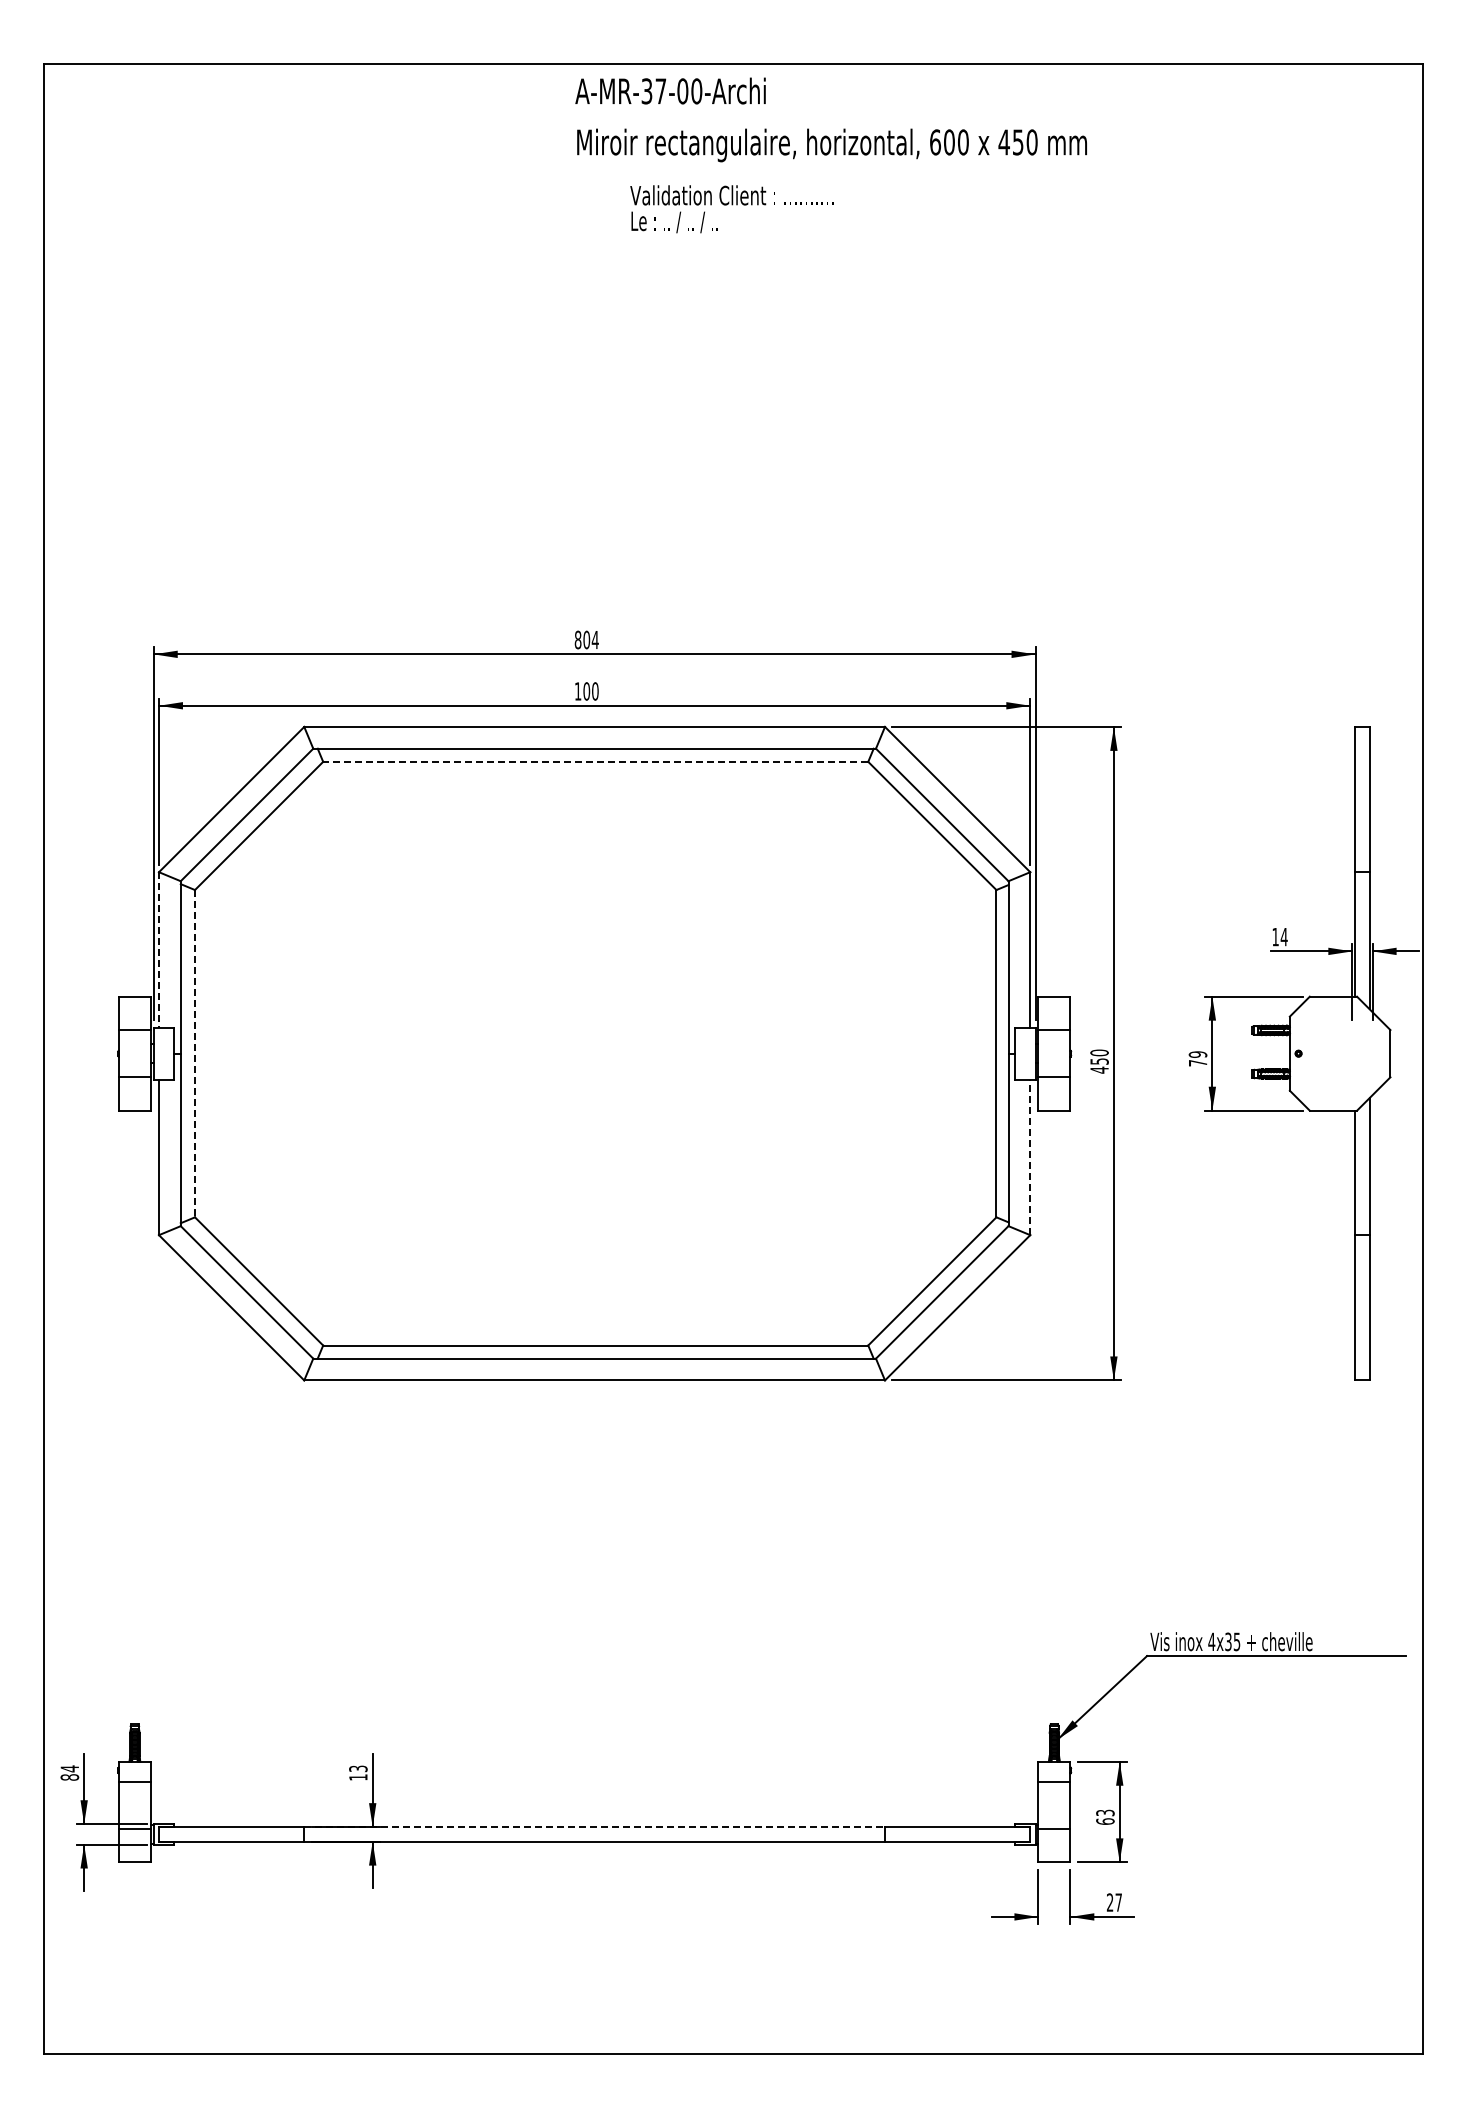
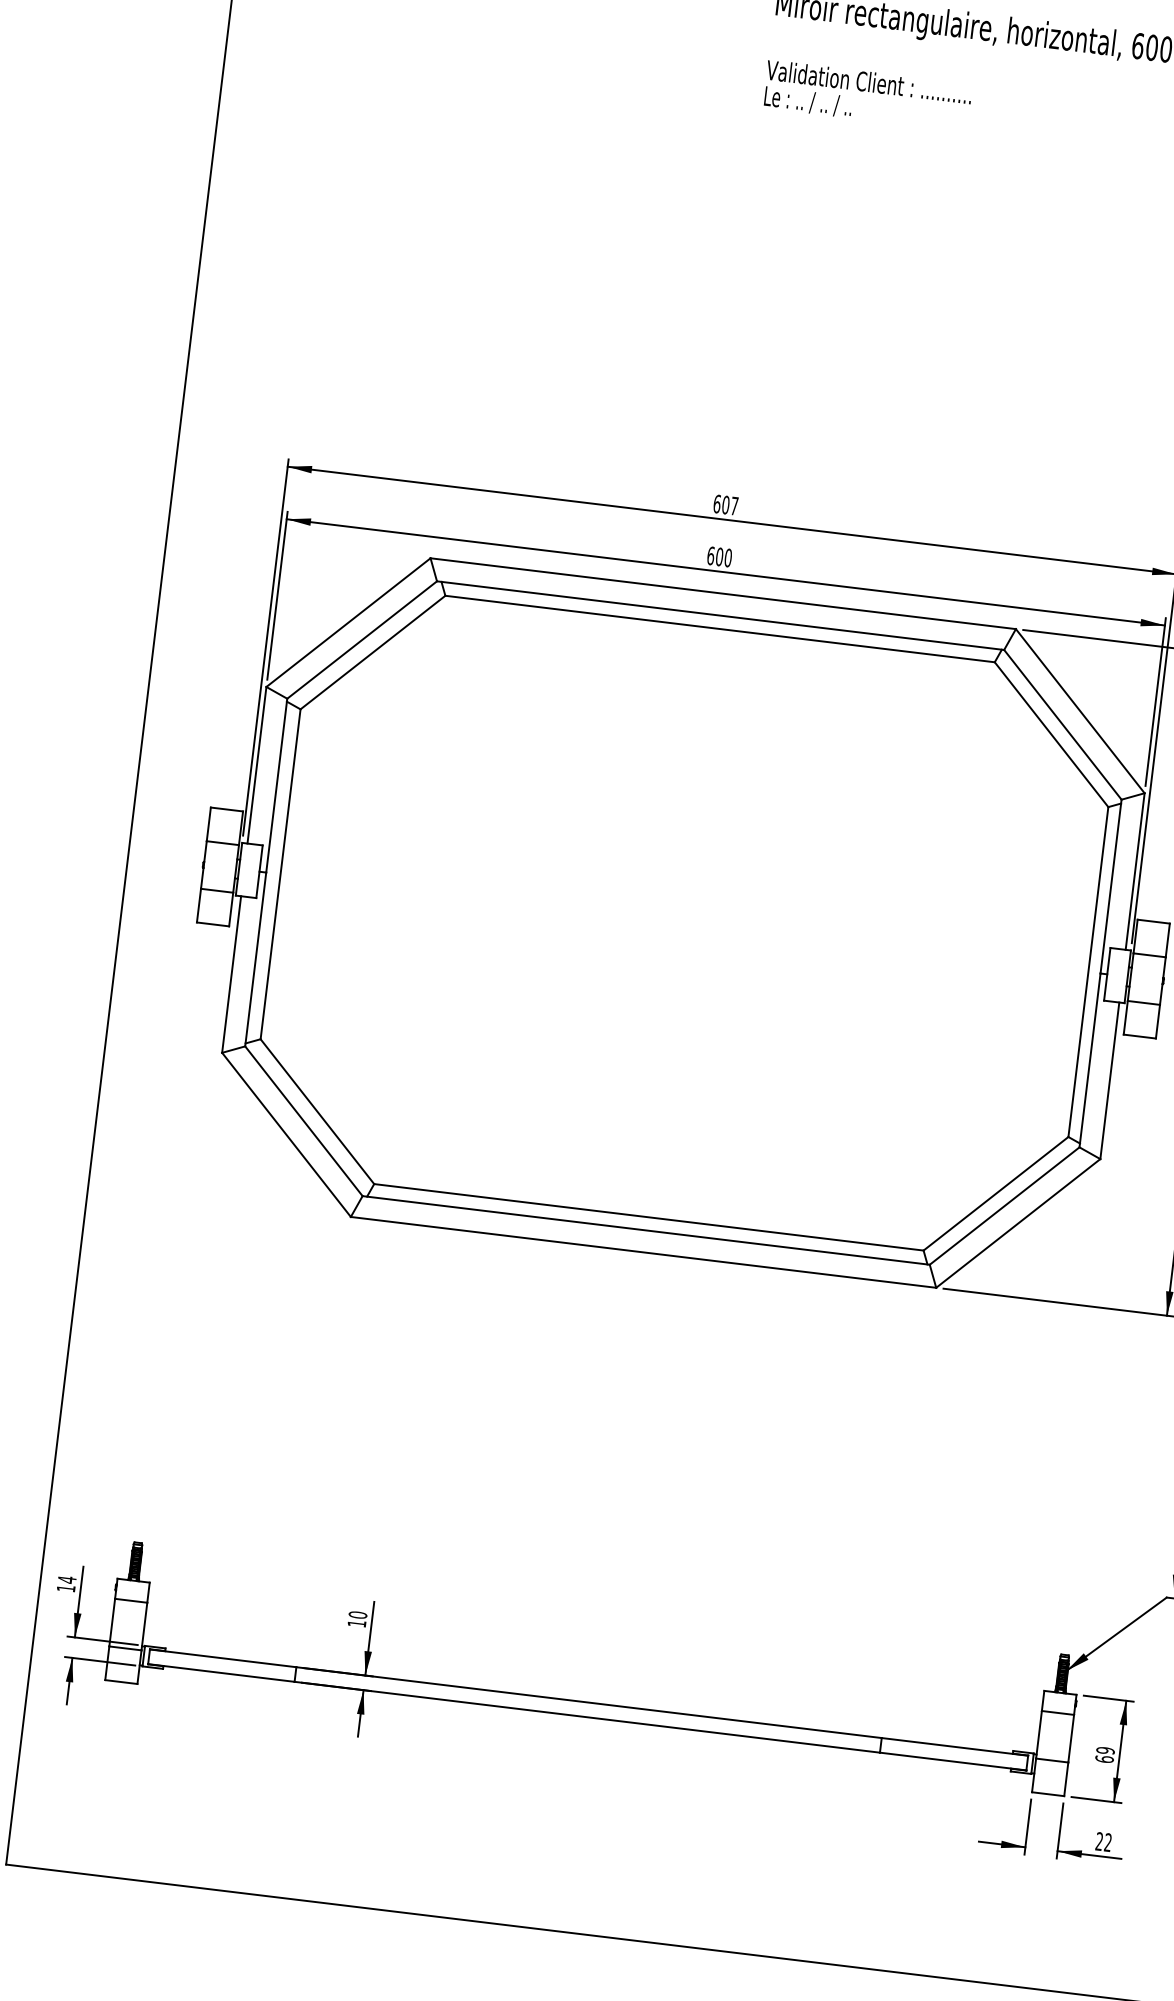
text: (731, 209) -> (867, 96), moved
text: (586, 639) -> (725, 504), 804 -> 607
text: (577, 691) -> (710, 555), 100 -> 600
line: (595, 761) -> (719, 628), dashed -> solid
line: (159, 949) -> (257, 764), dashed -> solid
line: (195, 1053) -> (281, 874), dashed -> solid
line: (1030, 1157) -> (1110, 1080), dashed -> solid
text: (358, 1768) -> (358, 1614), 13 -> 10
text: (69, 1777) -> (65, 1588), 84 -> 14
text: (1105, 1812) -> (1105, 1750), 63 -> 69
line: (595, 1827) -> (589, 1703), dashed -> solid
text: (1118, 1902) -> (1107, 1842), 27 -> 22

